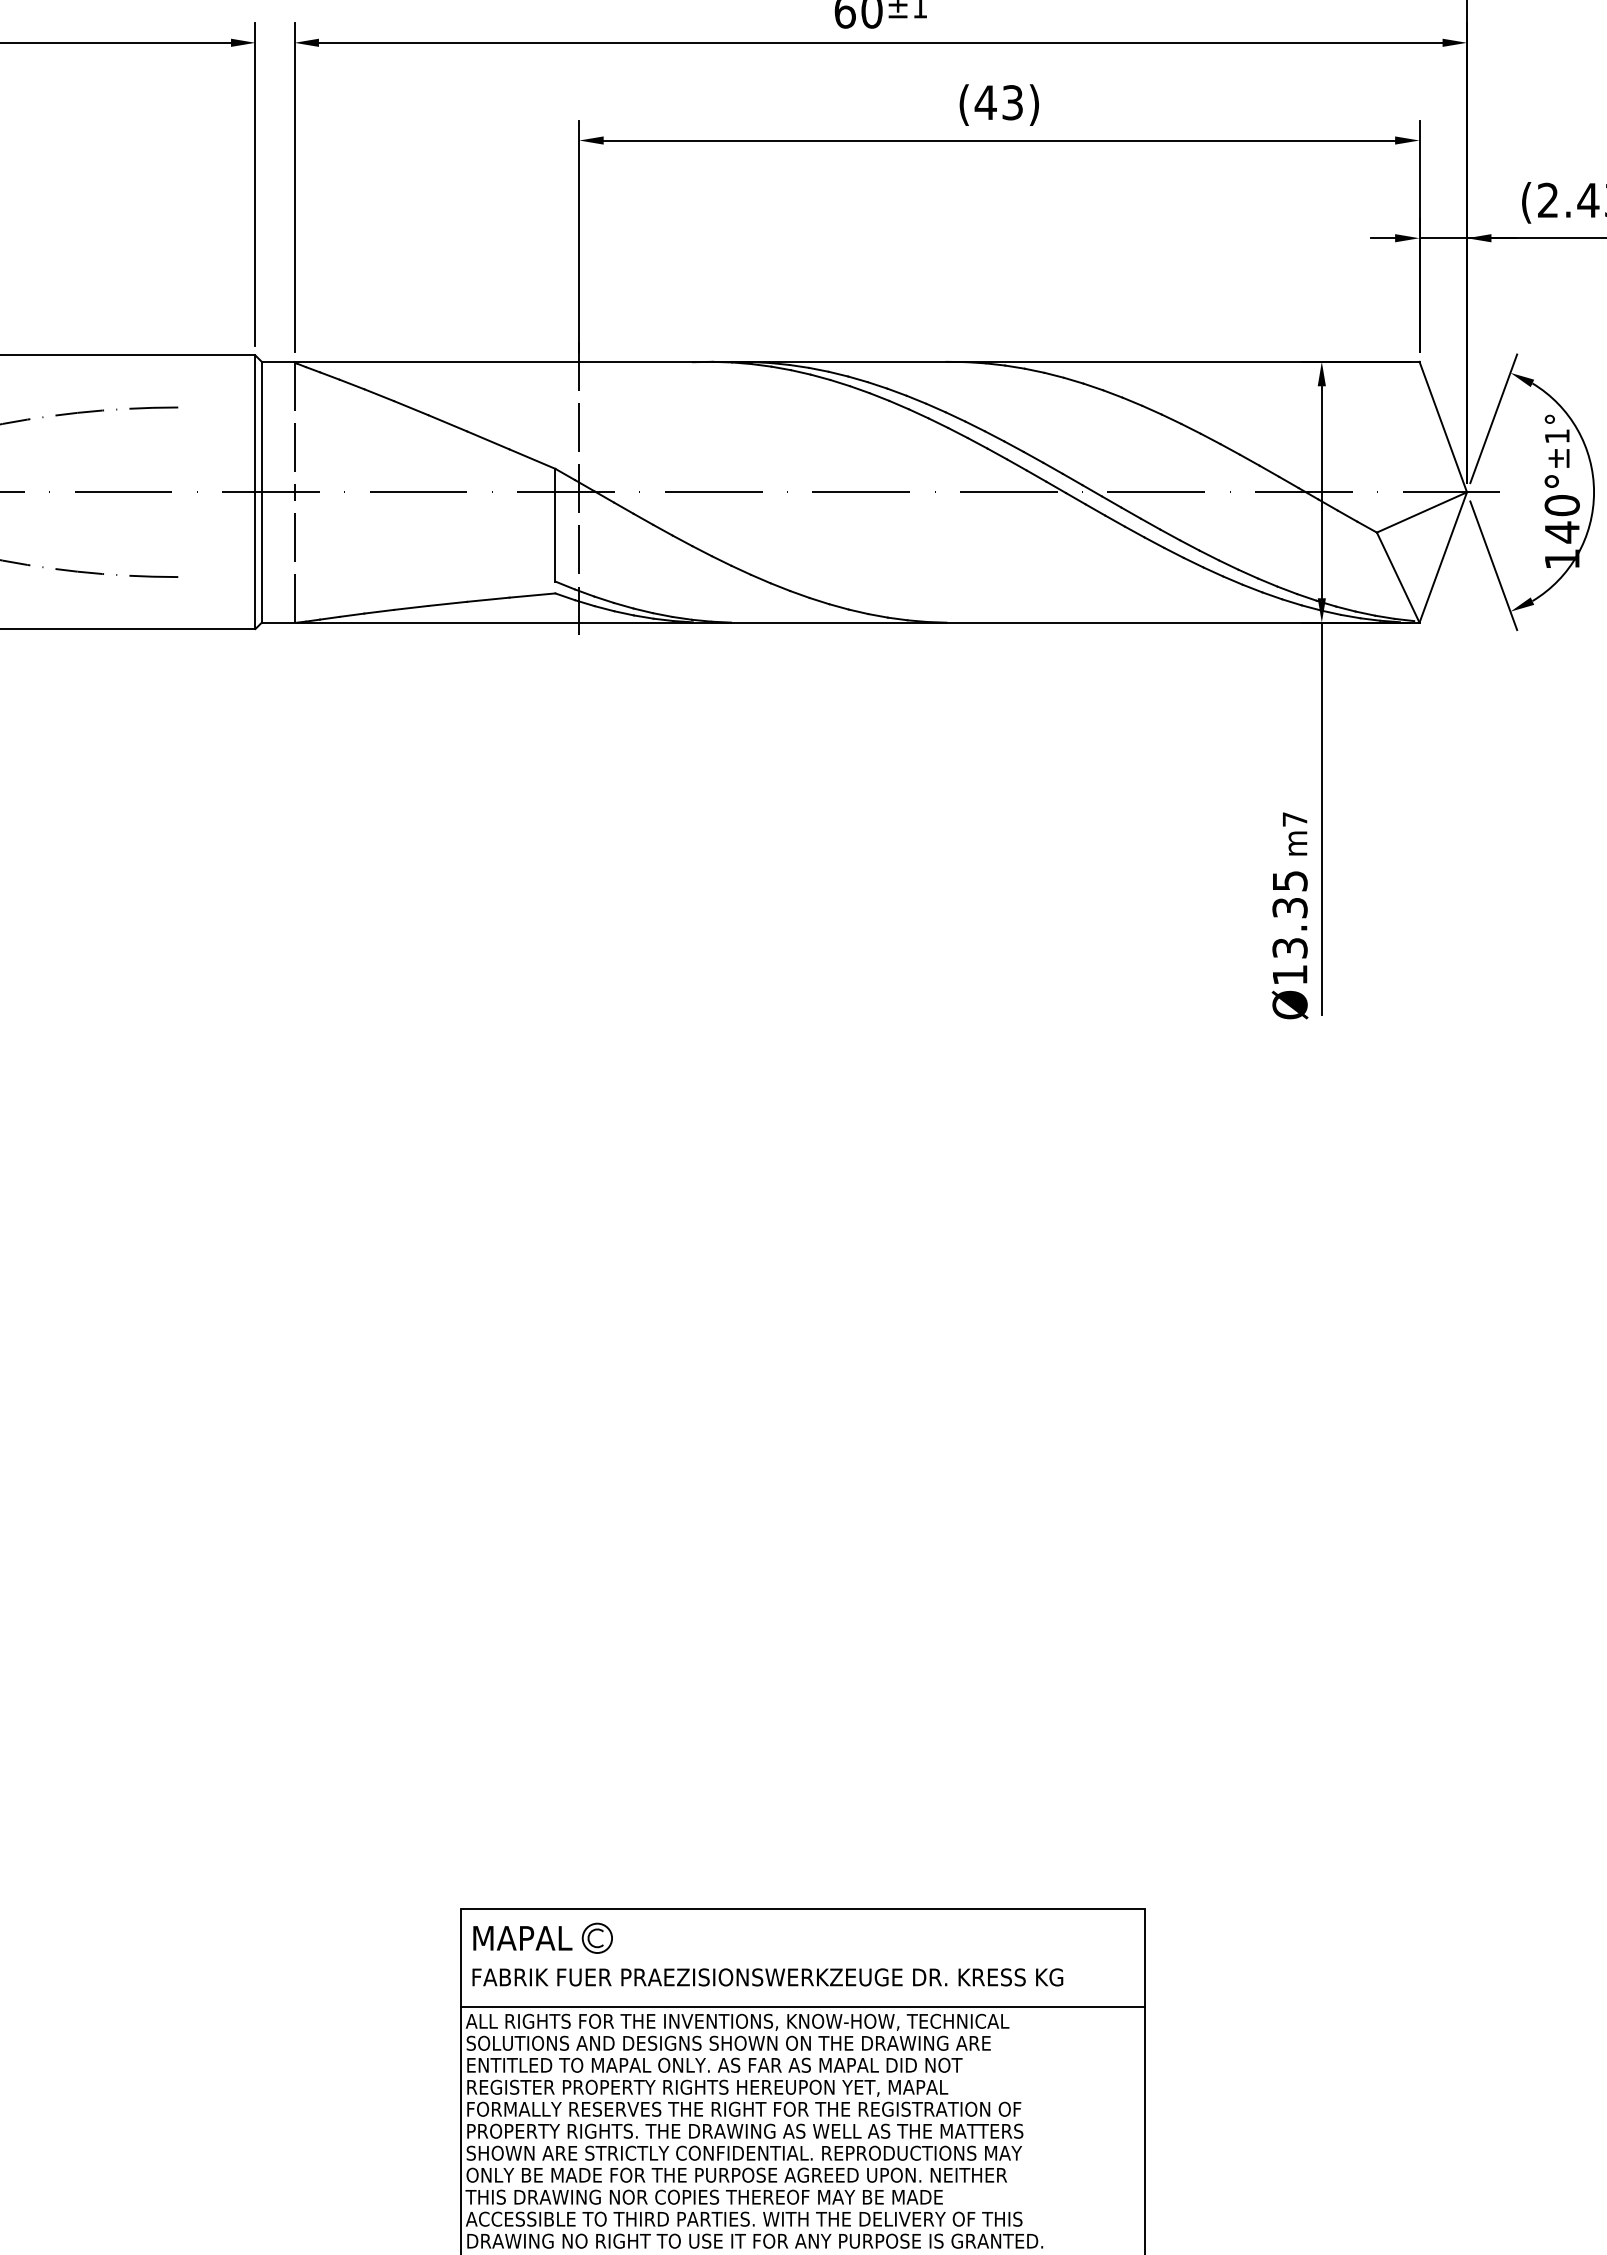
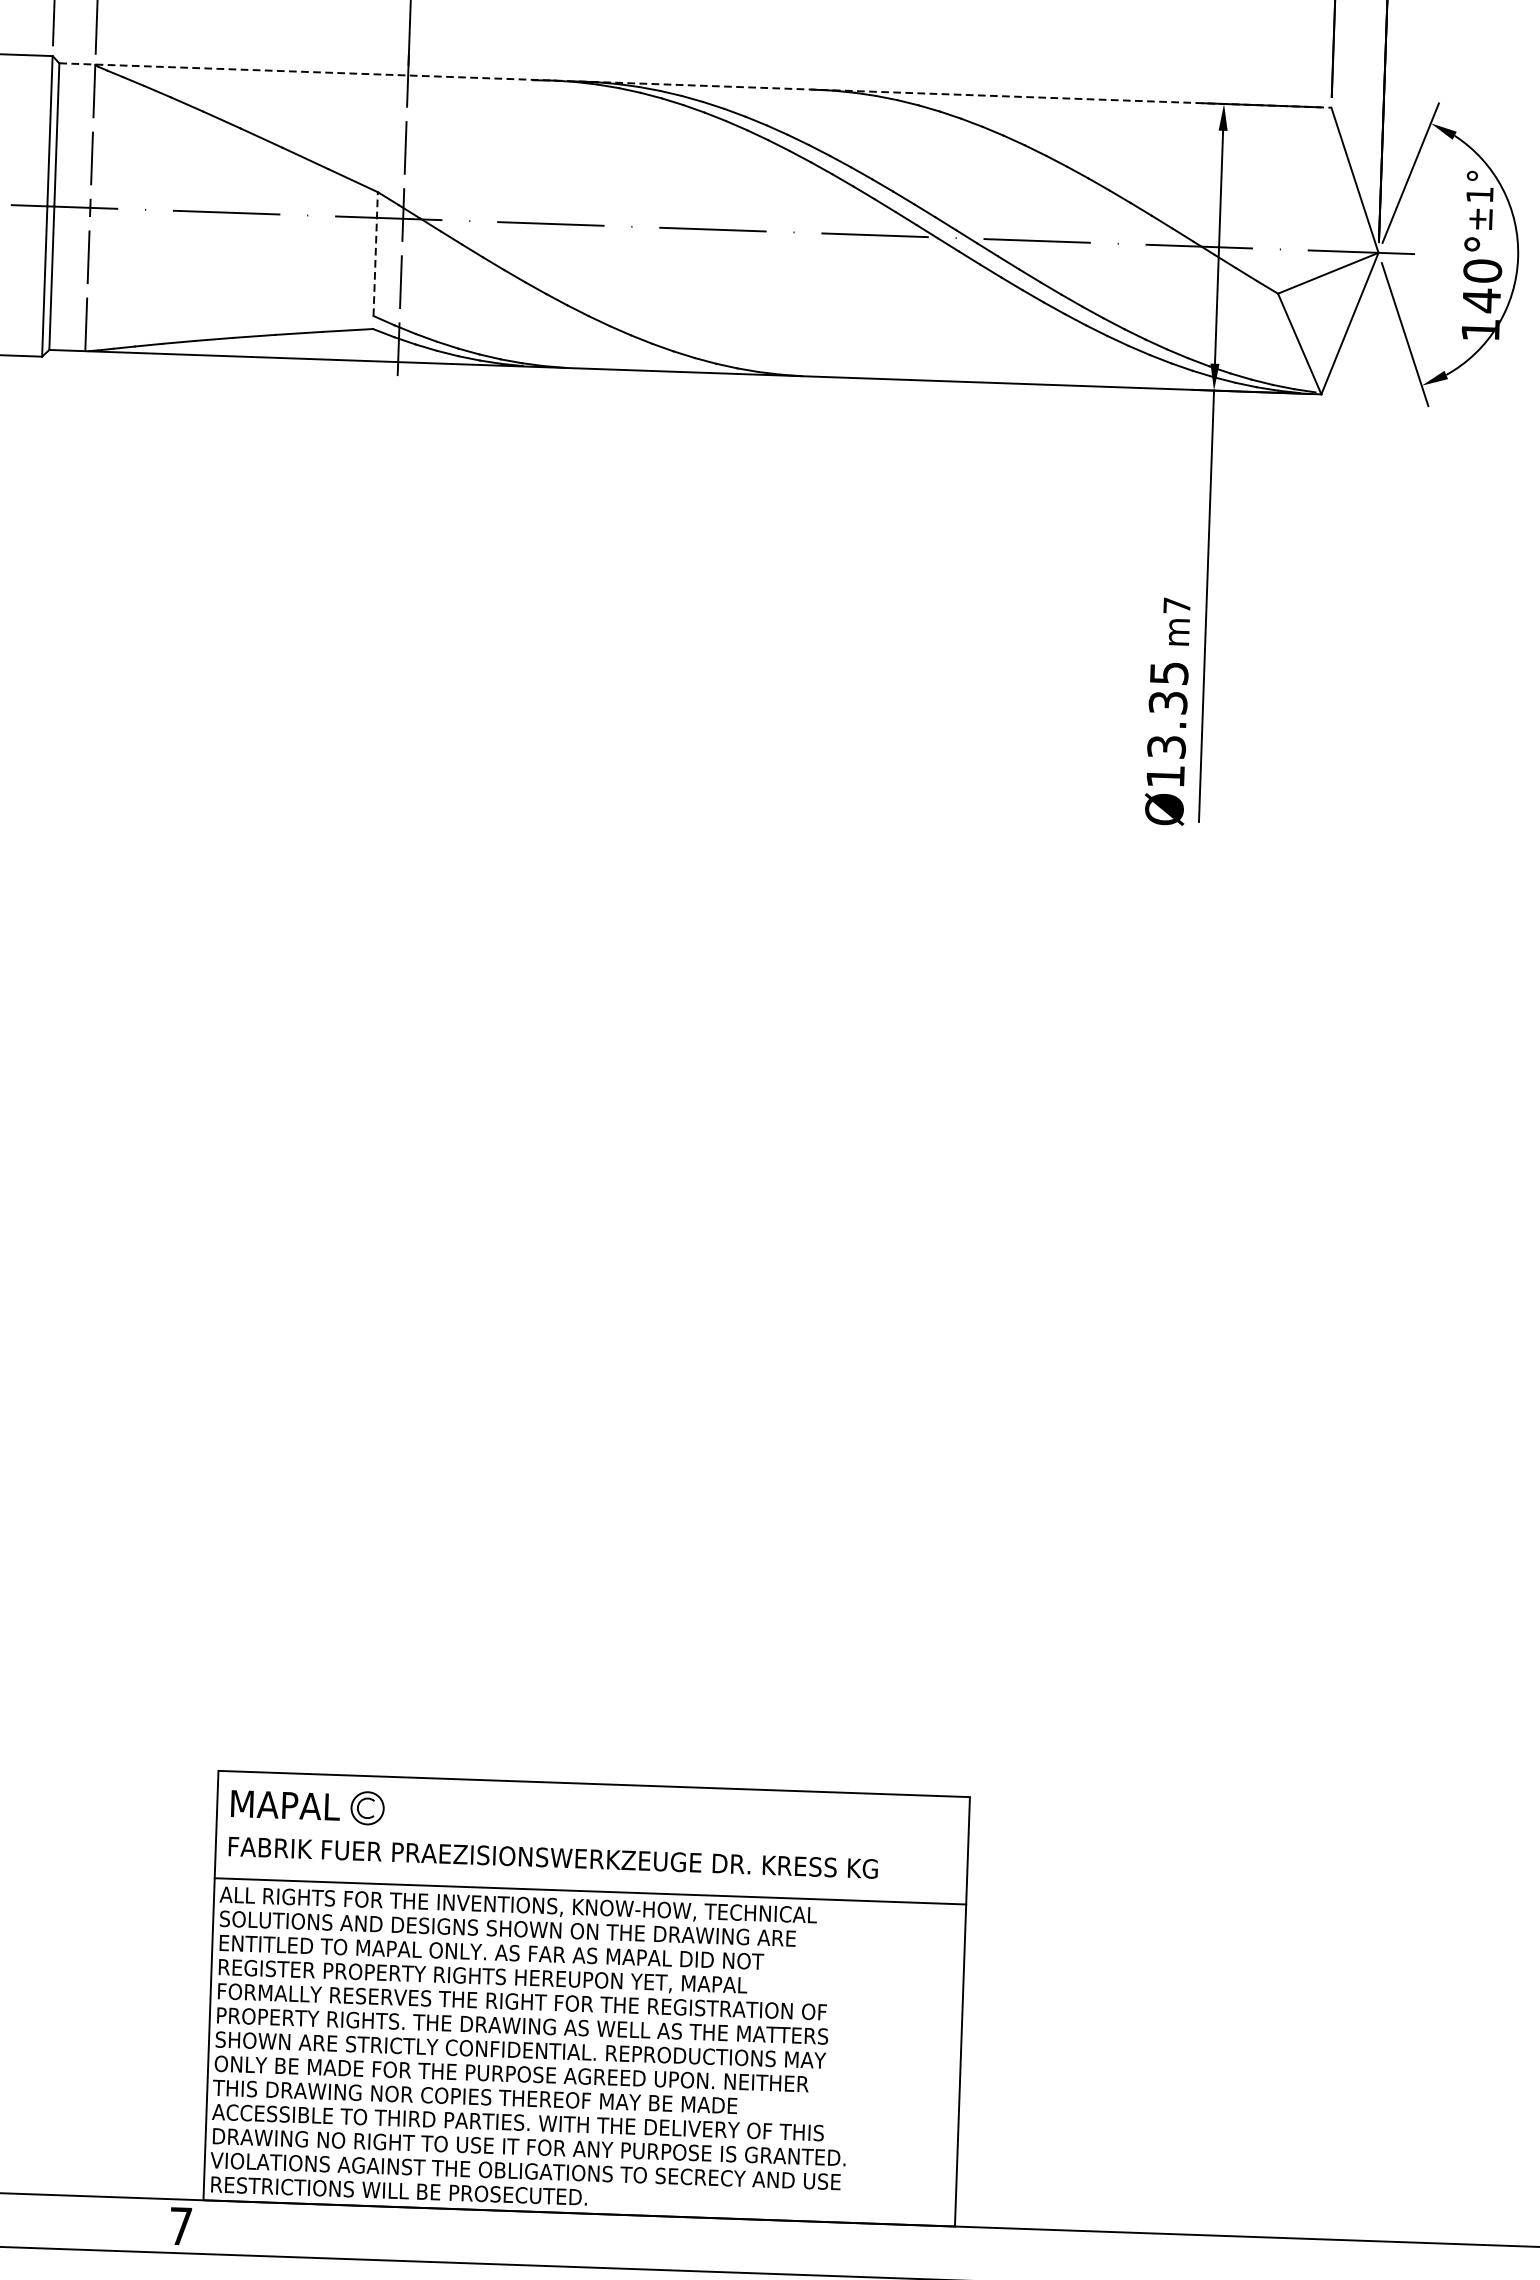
line: (840, 361) -> (695, 85), solid -> dashed
line: (555, 524) -> (375, 253), solid -> dashed

